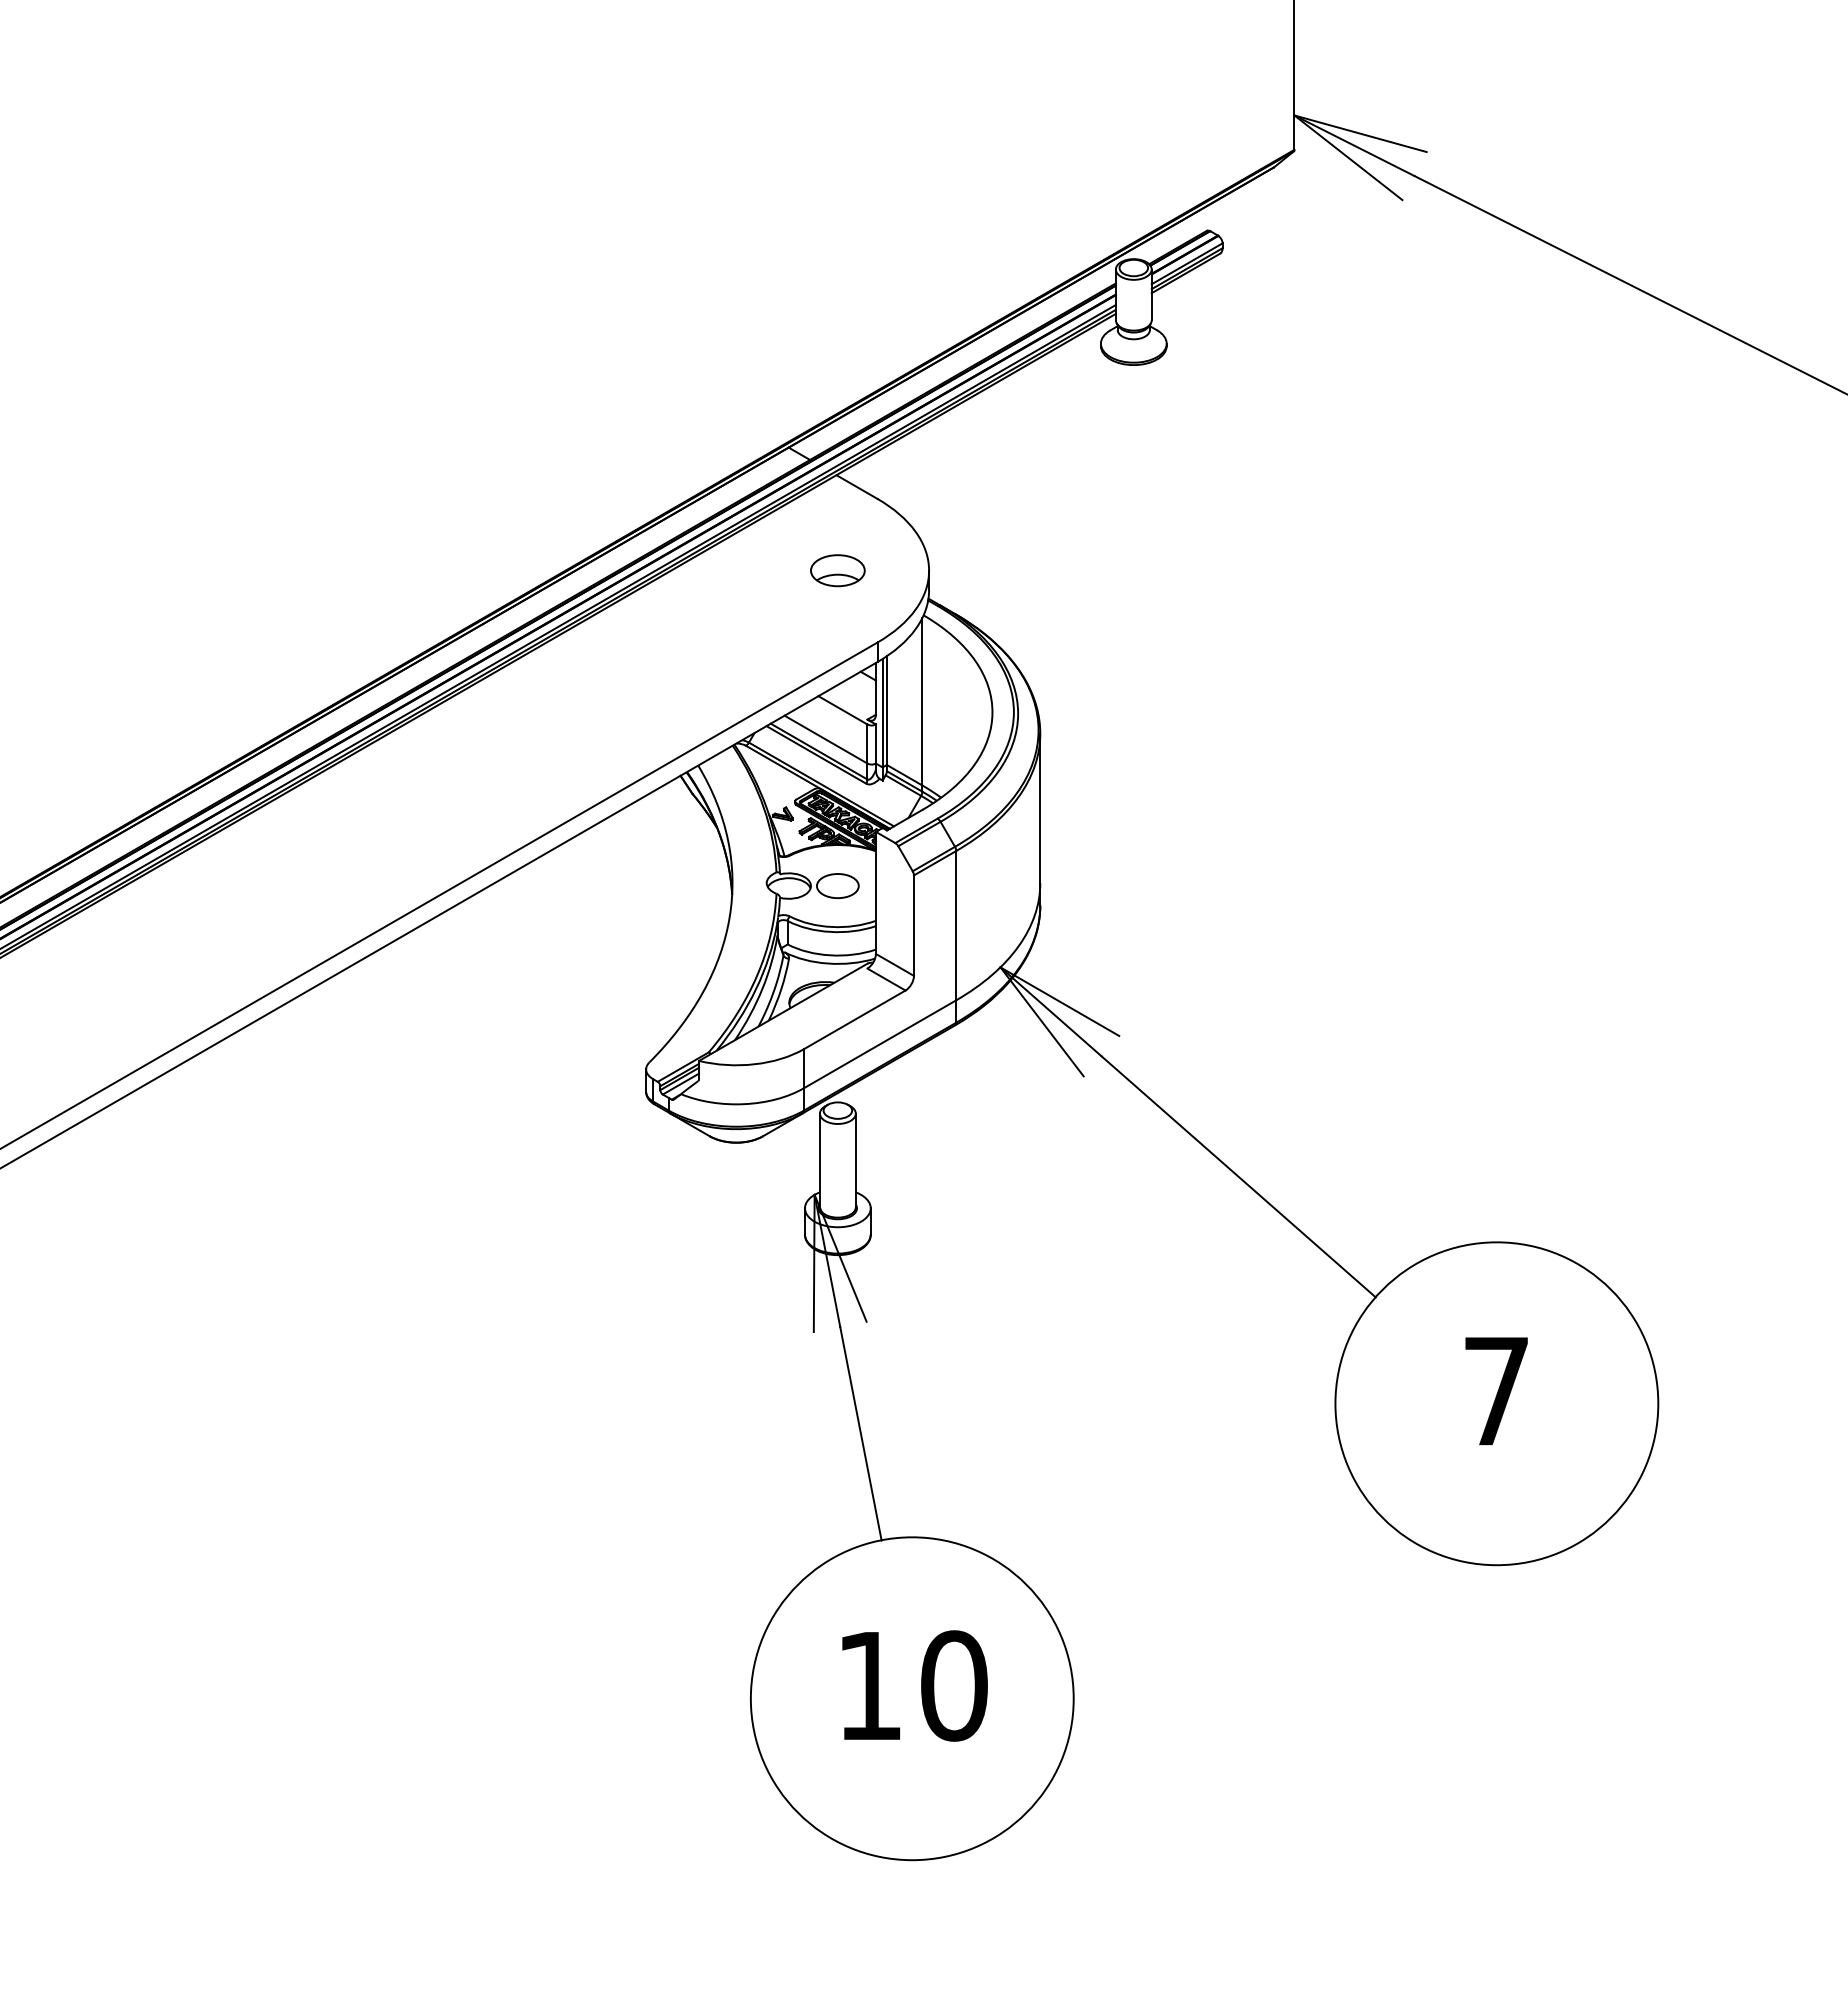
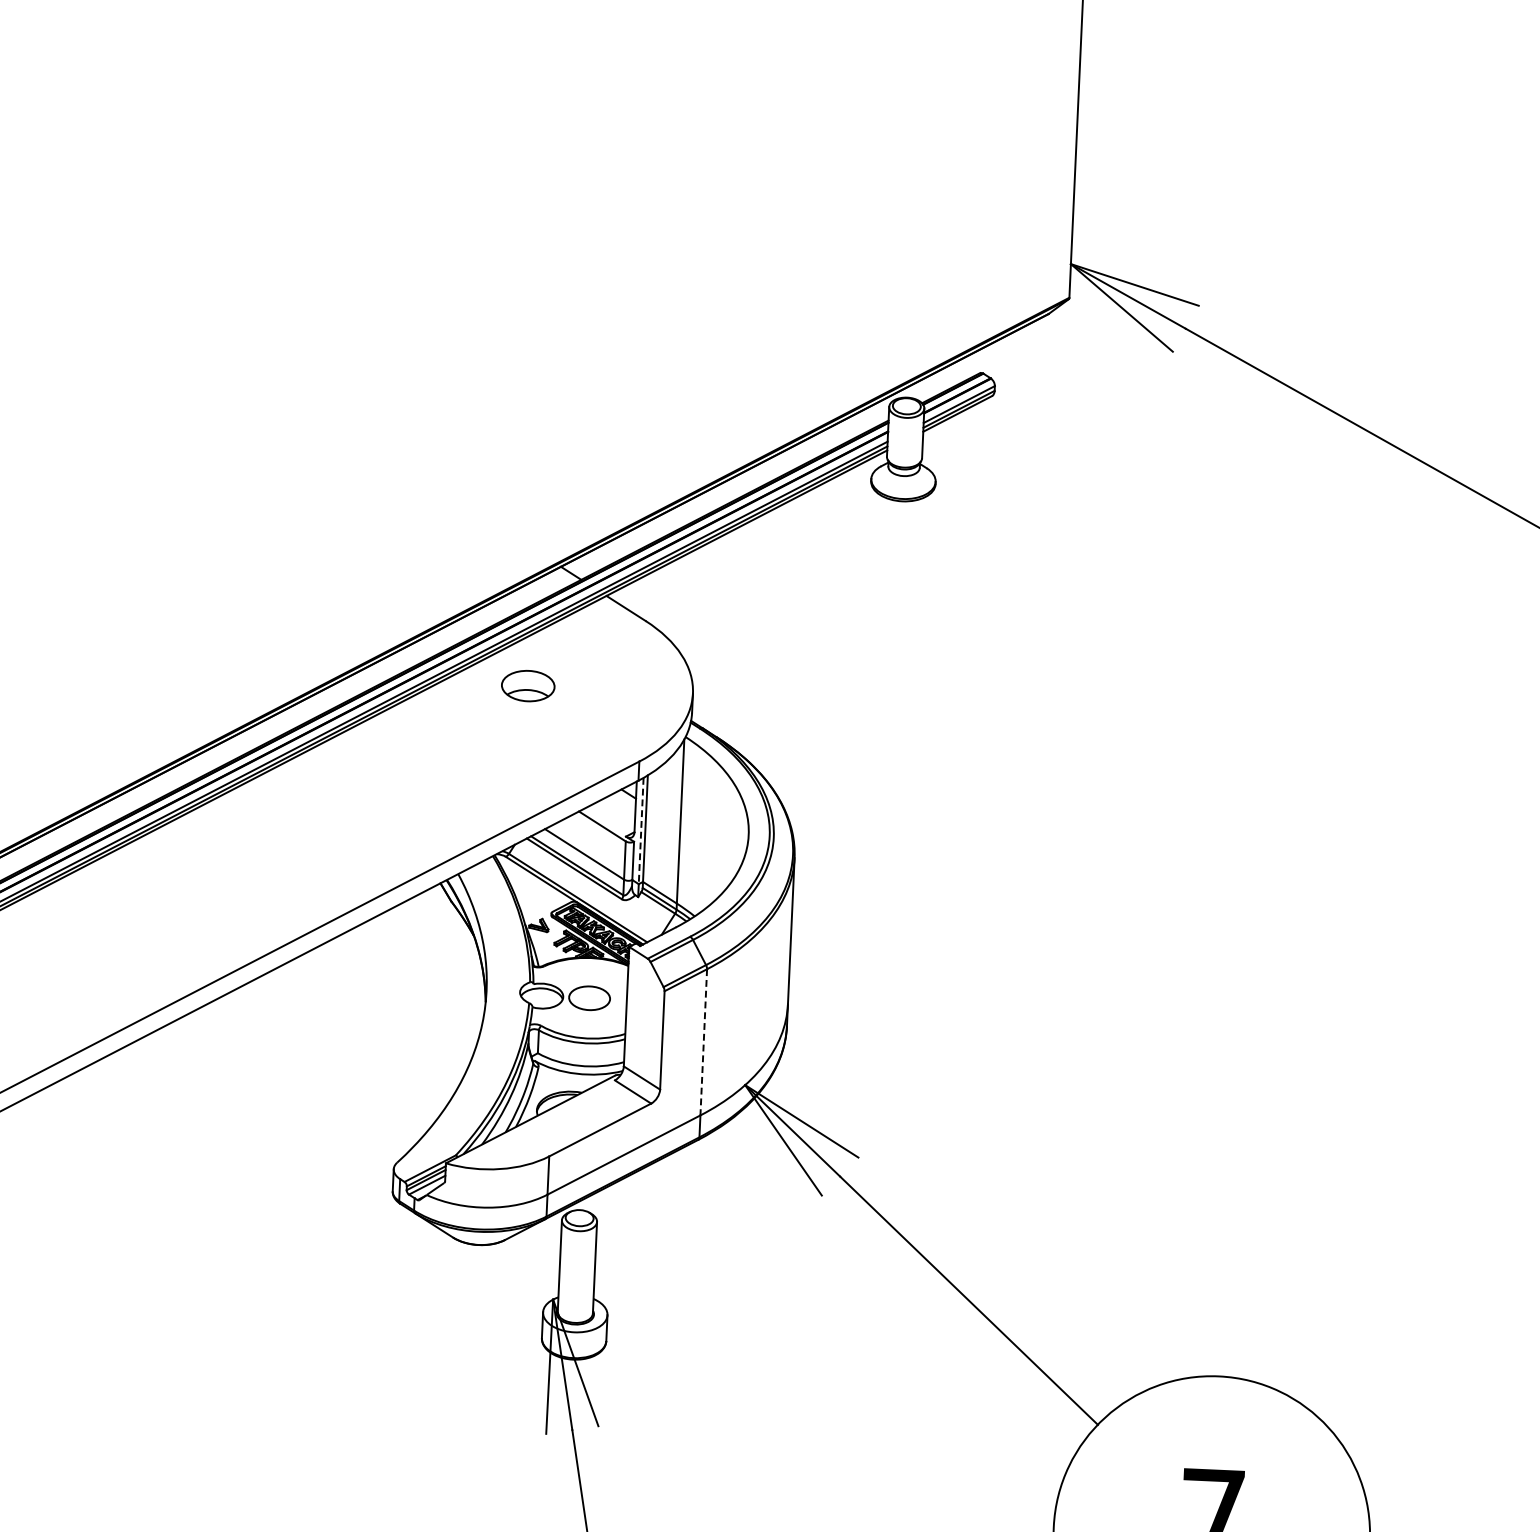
part: (837, 570) -> (527, 685), moved
line: (882, 713) -> (640, 831), solid -> dashed
line: (956, 925) -> (704, 1042), solid -> dashed

